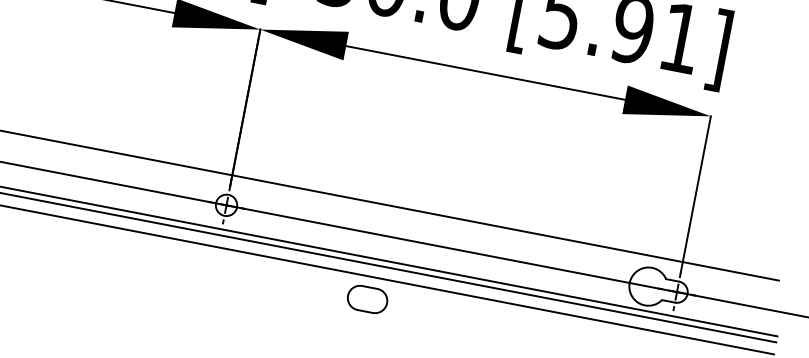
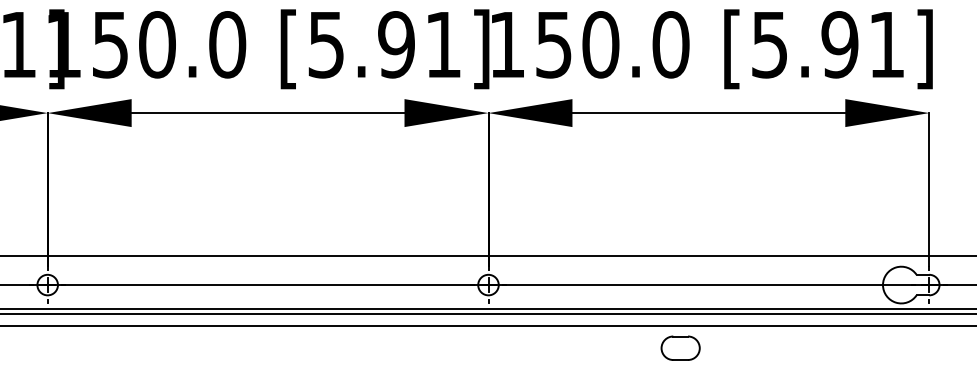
part: (367, 298) -> (680, 347), moved

